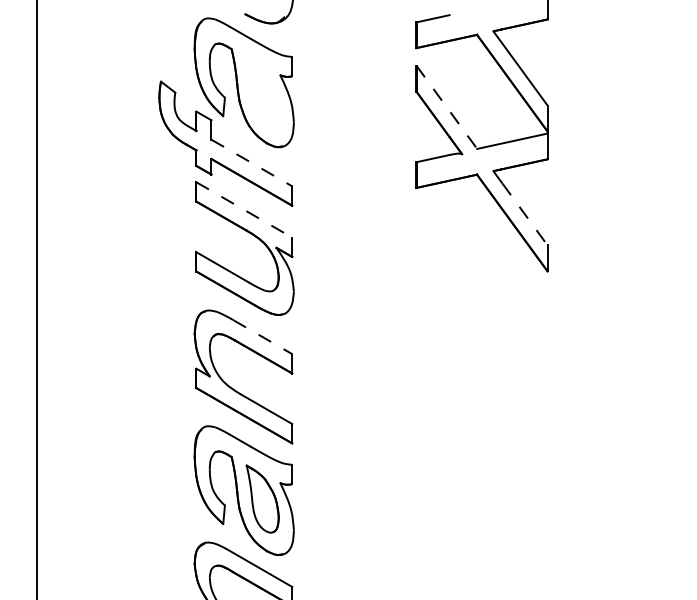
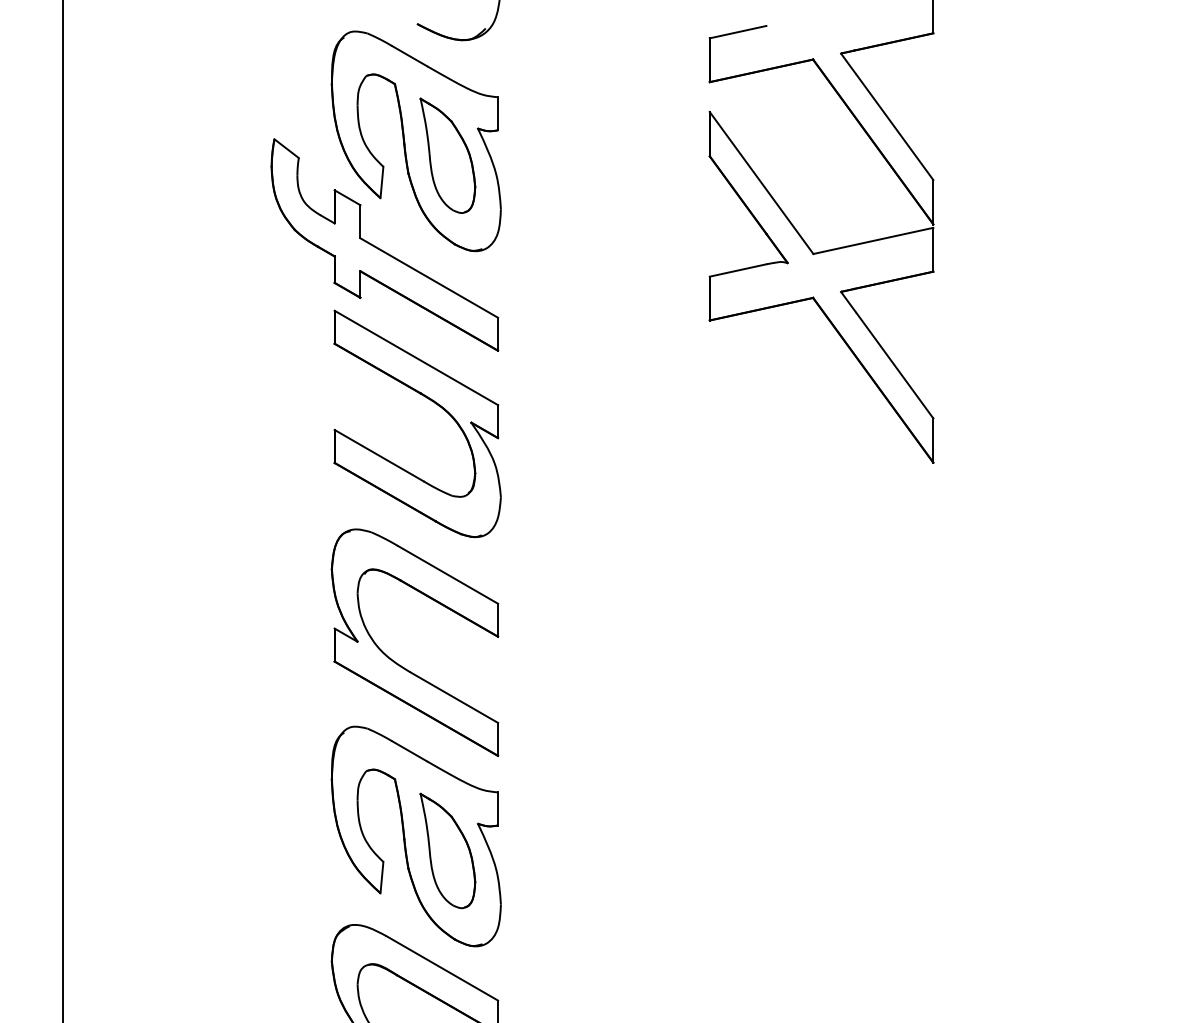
part: (262, 90) -> (447, 154), added
line: (446, 107) -> (761, 183), dashed -> solid
line: (251, 163) -> (428, 278), dashed -> solid
line: (244, 210) -> (416, 358), dashed -> solid
line: (525, 214) -> (895, 365), dashed -> solid
line: (262, 337) -> (447, 575), dashed -> solid

